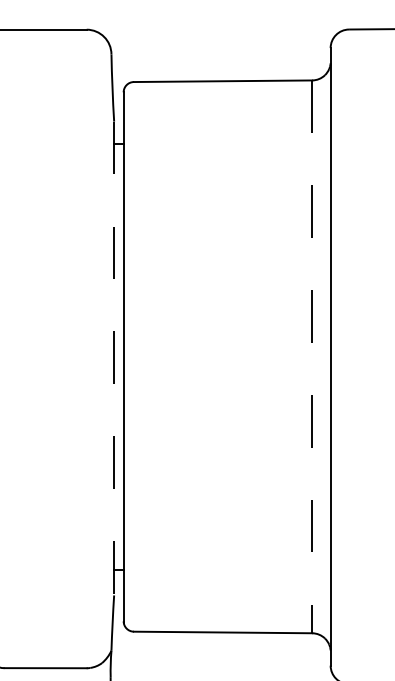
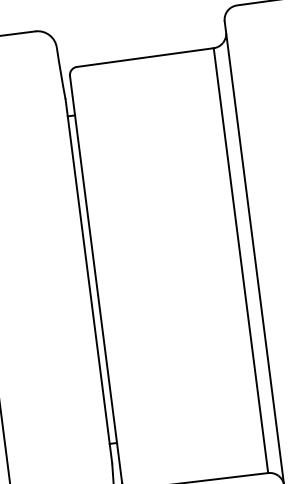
line: (312, 357) -> (241, 261), dashed -> solid
line: (114, 358) -> (89, 281), dashed -> solid

